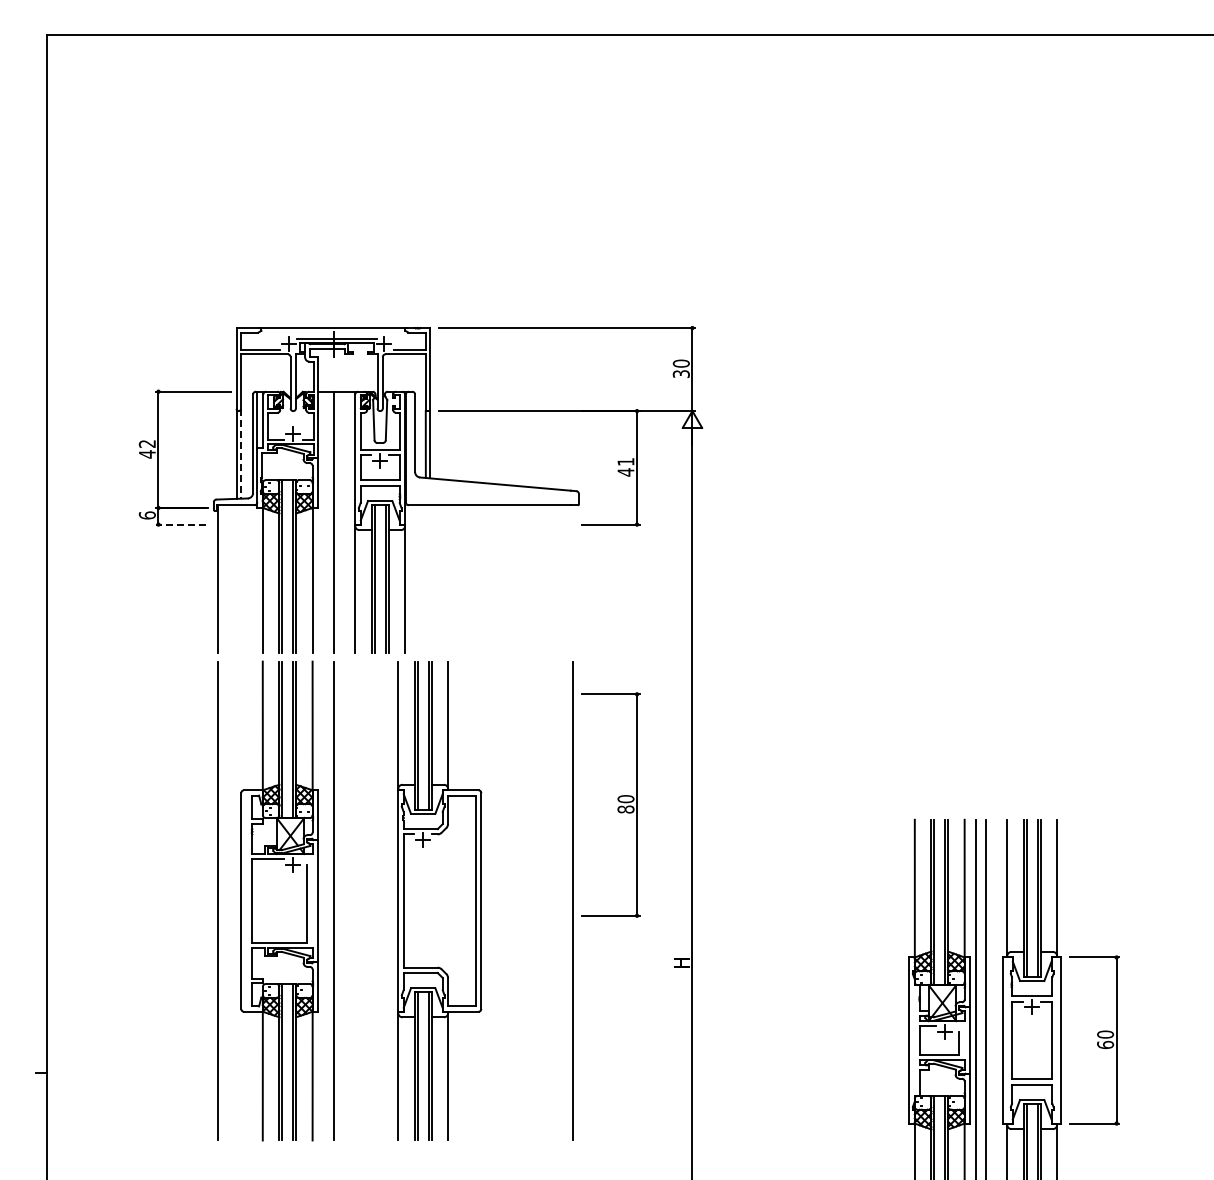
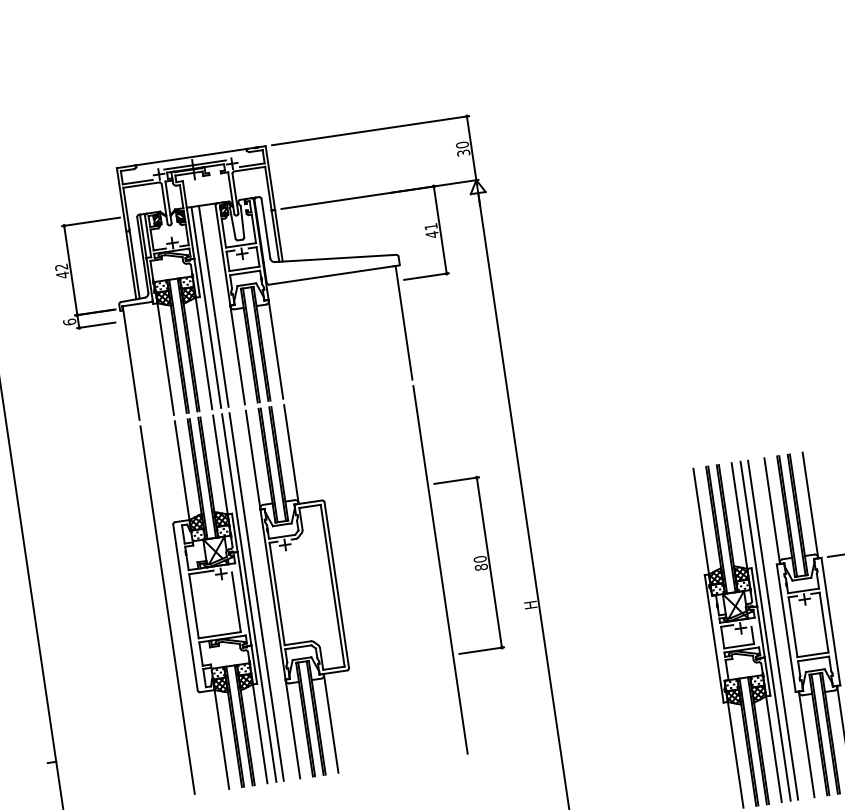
line: (241, 453) -> (134, 263), dashed -> solid
line: (324, 522) -> (206, 307), added
line: (180, 524) -> (96, 325), dashed -> solid
line: (573, 579) -> (404, 322), added
part: (617, 800) -> (473, 561), moved
line: (324, 900) -> (249, 597), added
part: (439, 900) -> (304, 589), moved

